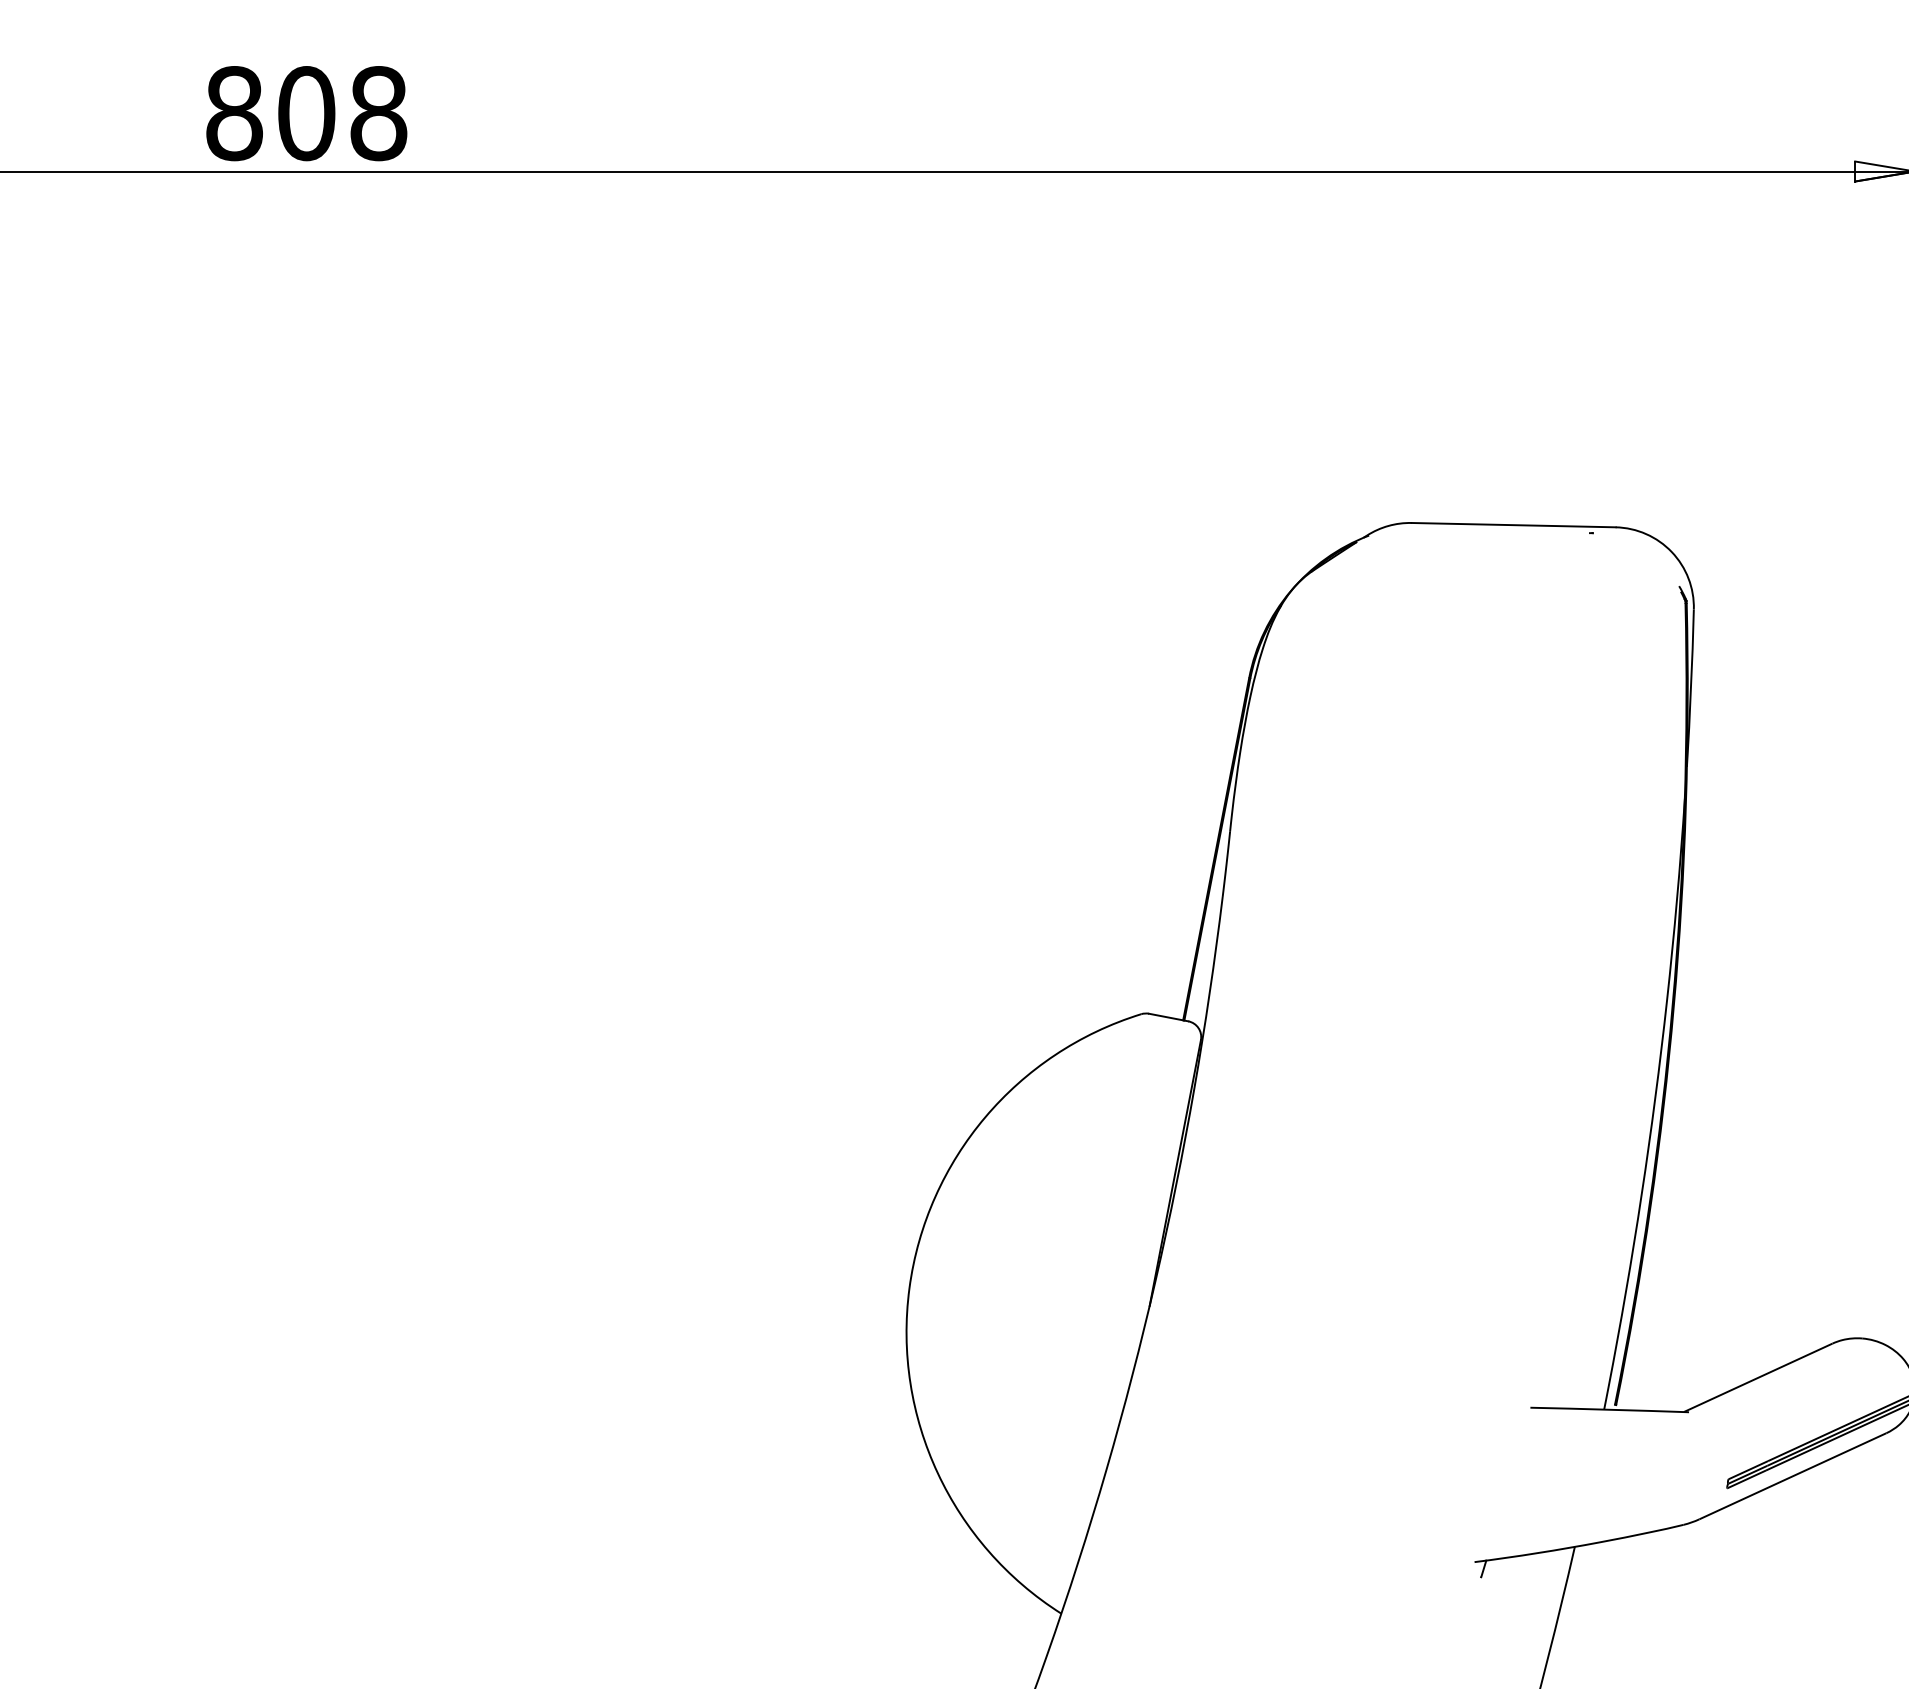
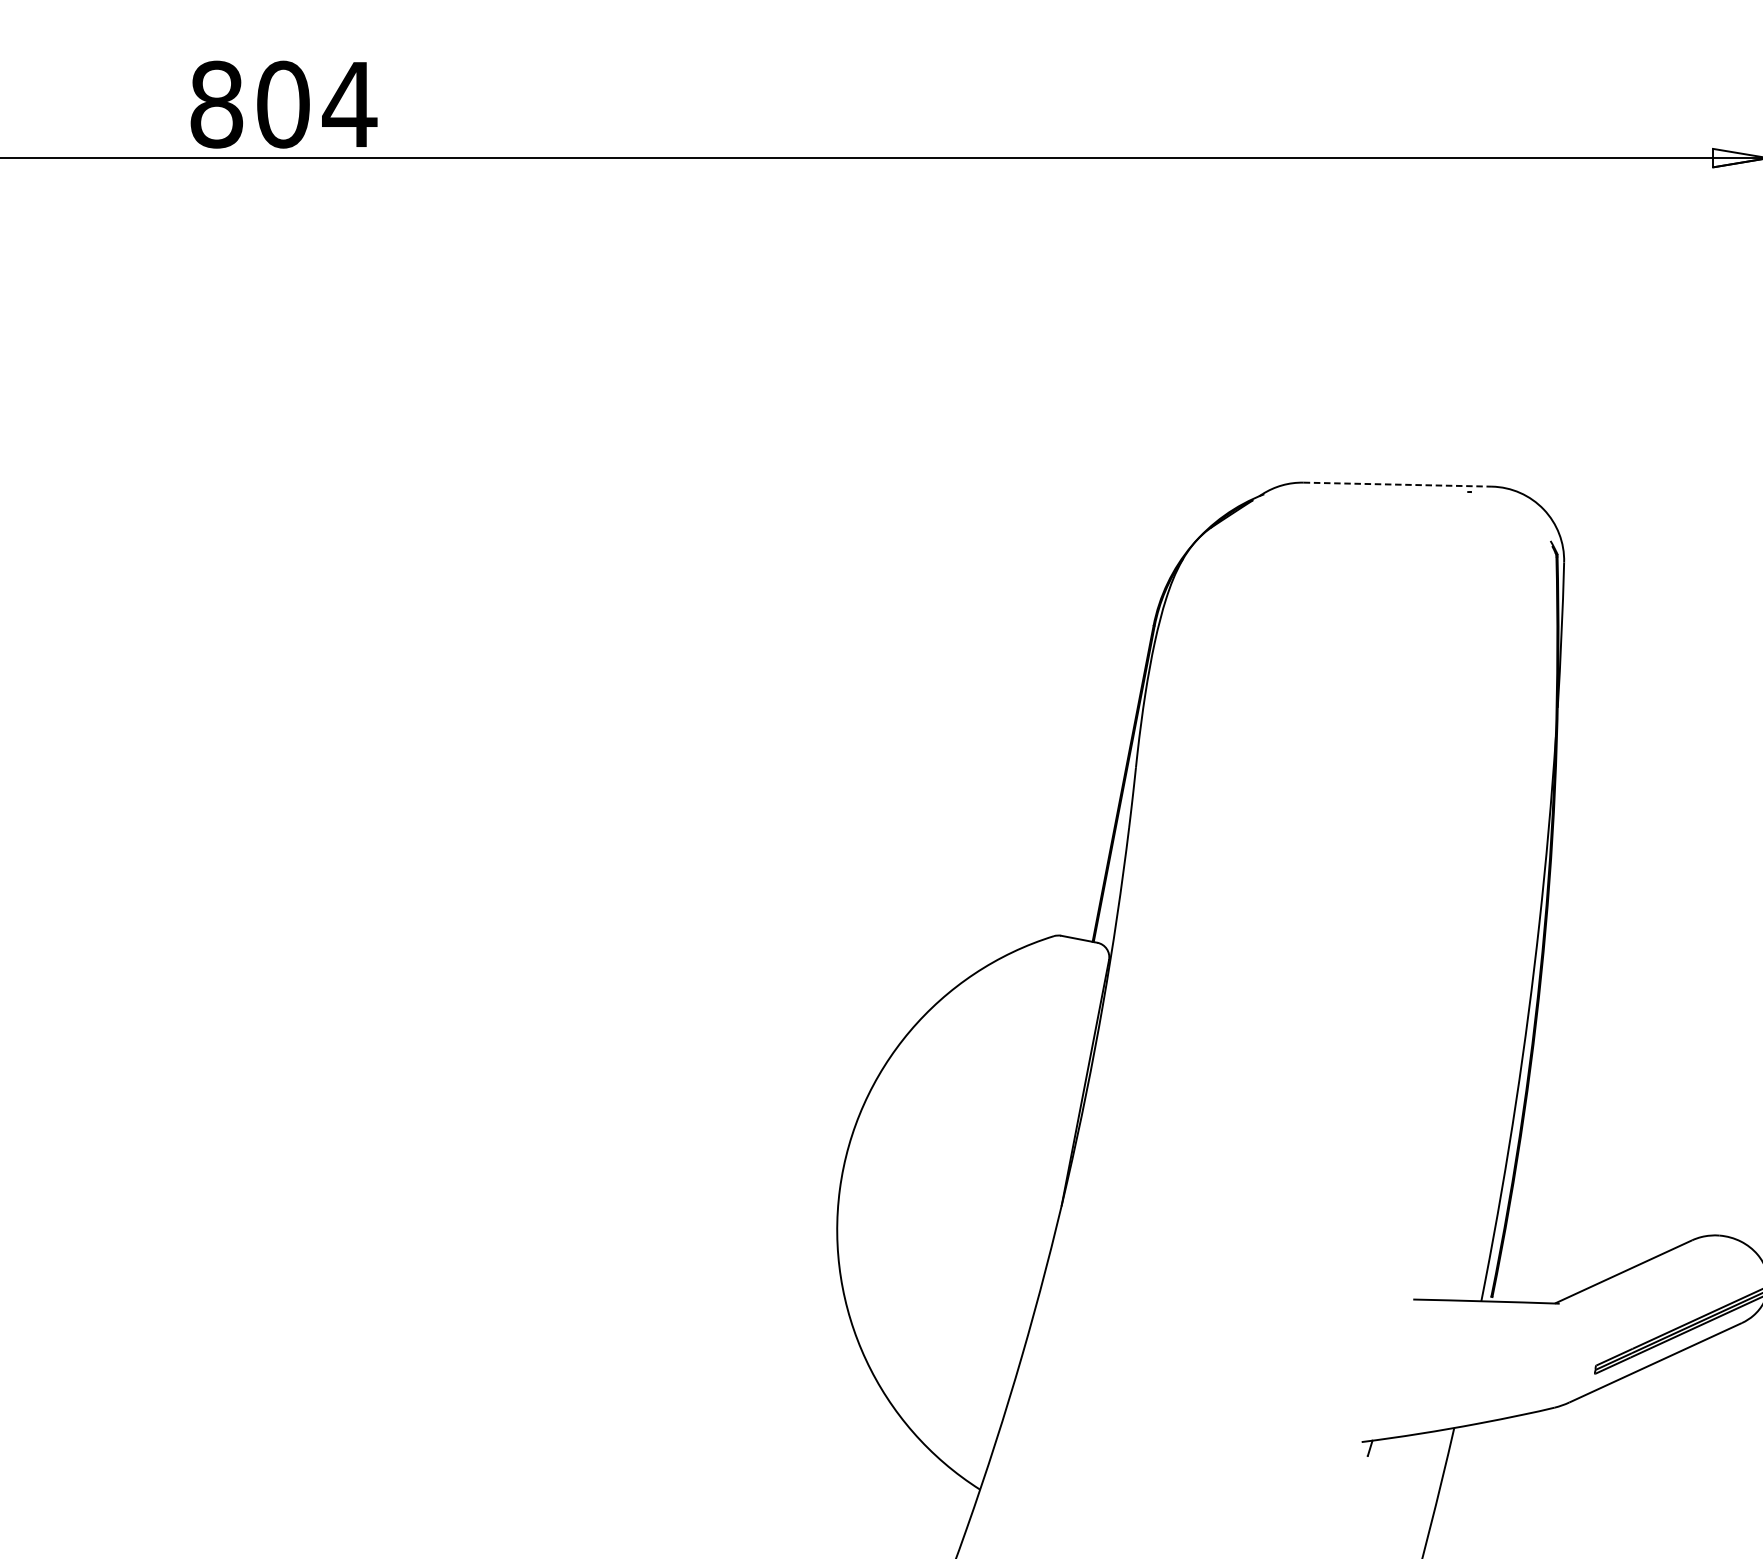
text: (378, 113) -> (349, 104), 808 -> 804
line: (1513, 525) -> (1397, 484), solid -> dashed

